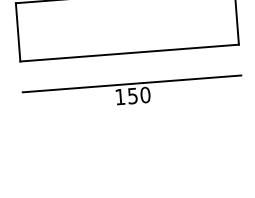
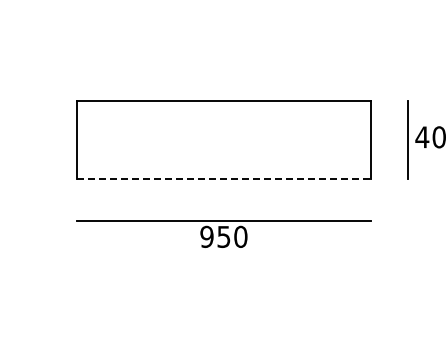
line: (129, 53) -> (223, 179), solid -> dashed
text: (119, 96) -> (206, 236), 150 -> 950

